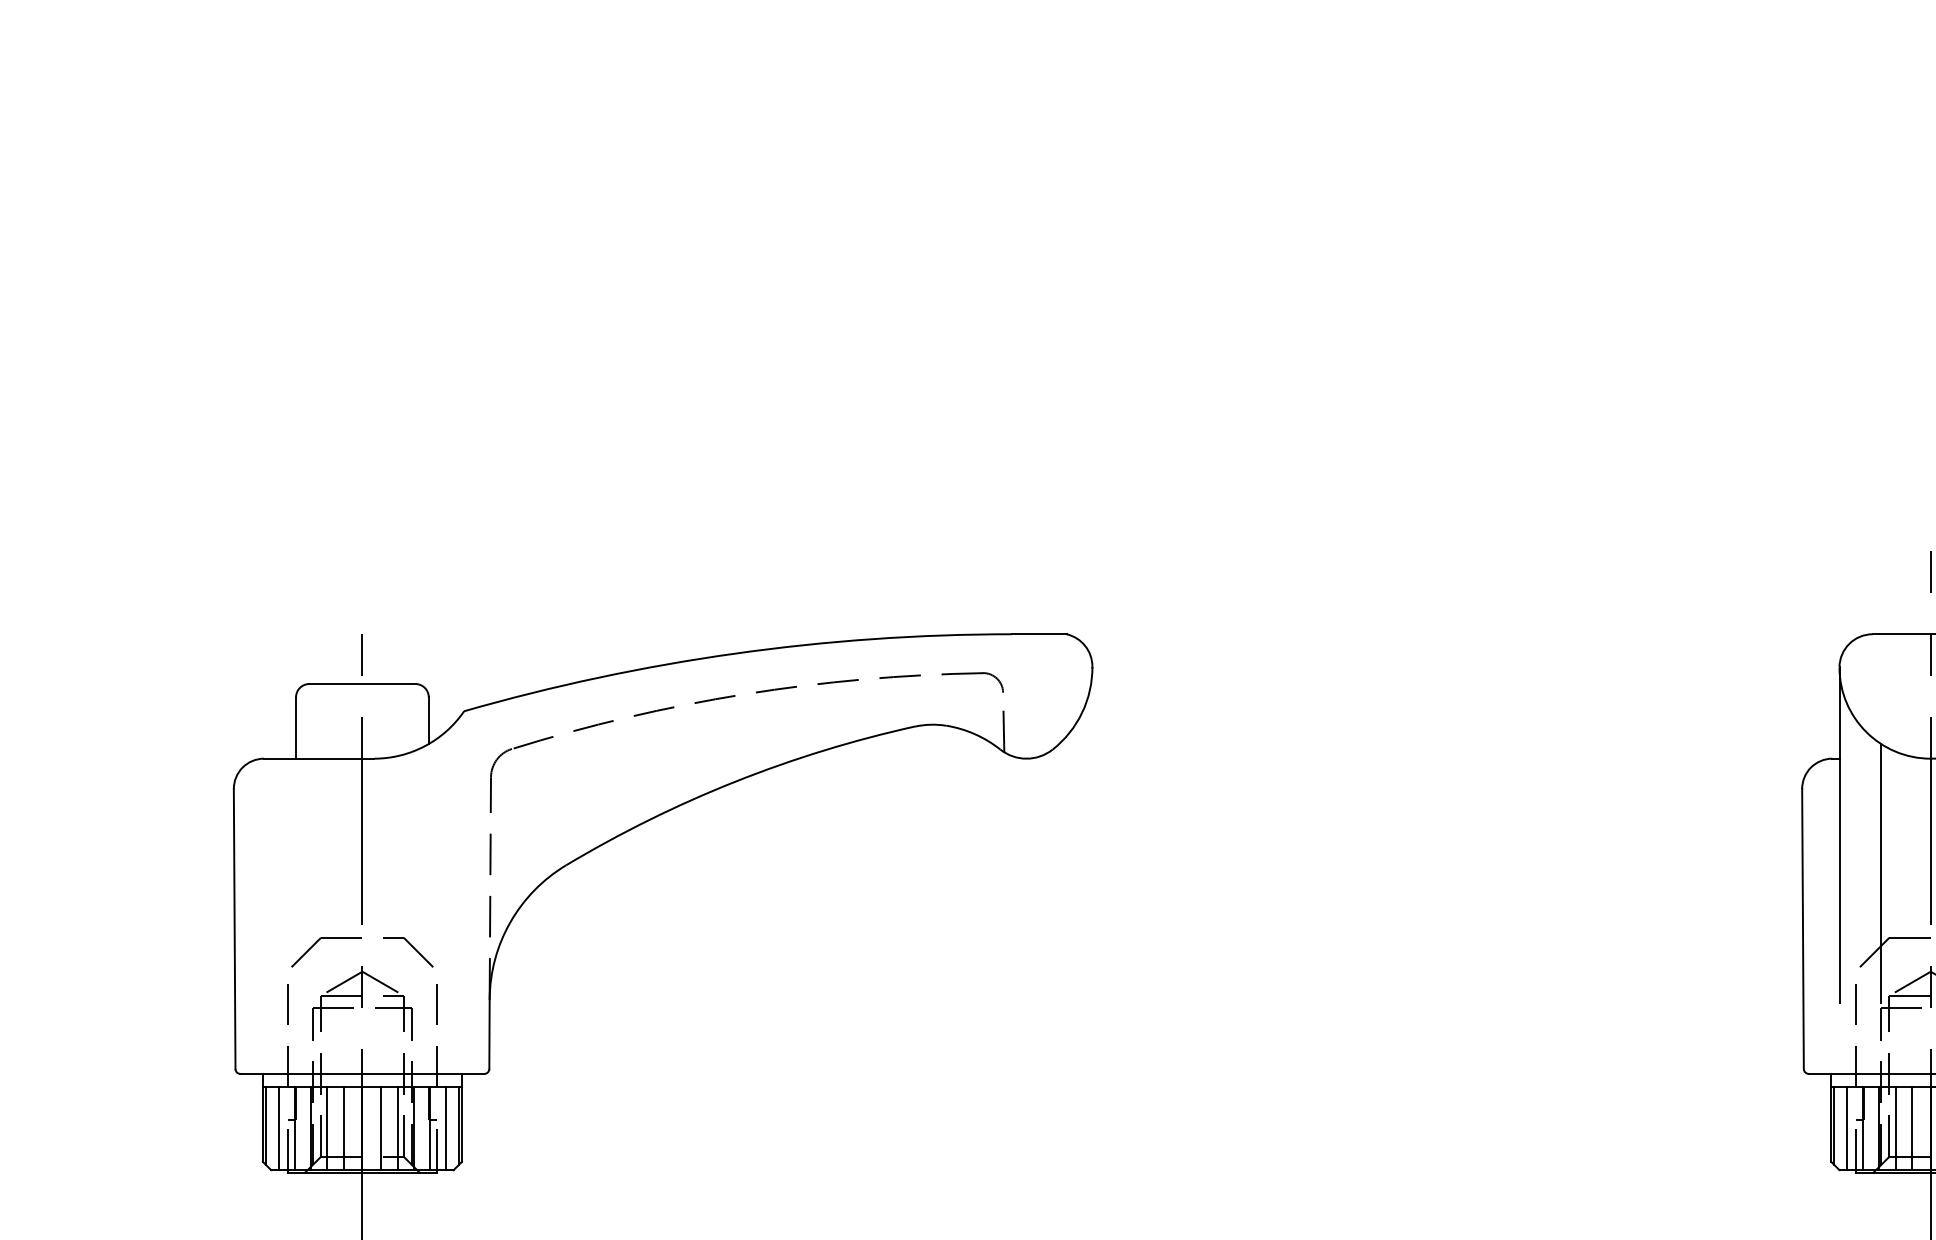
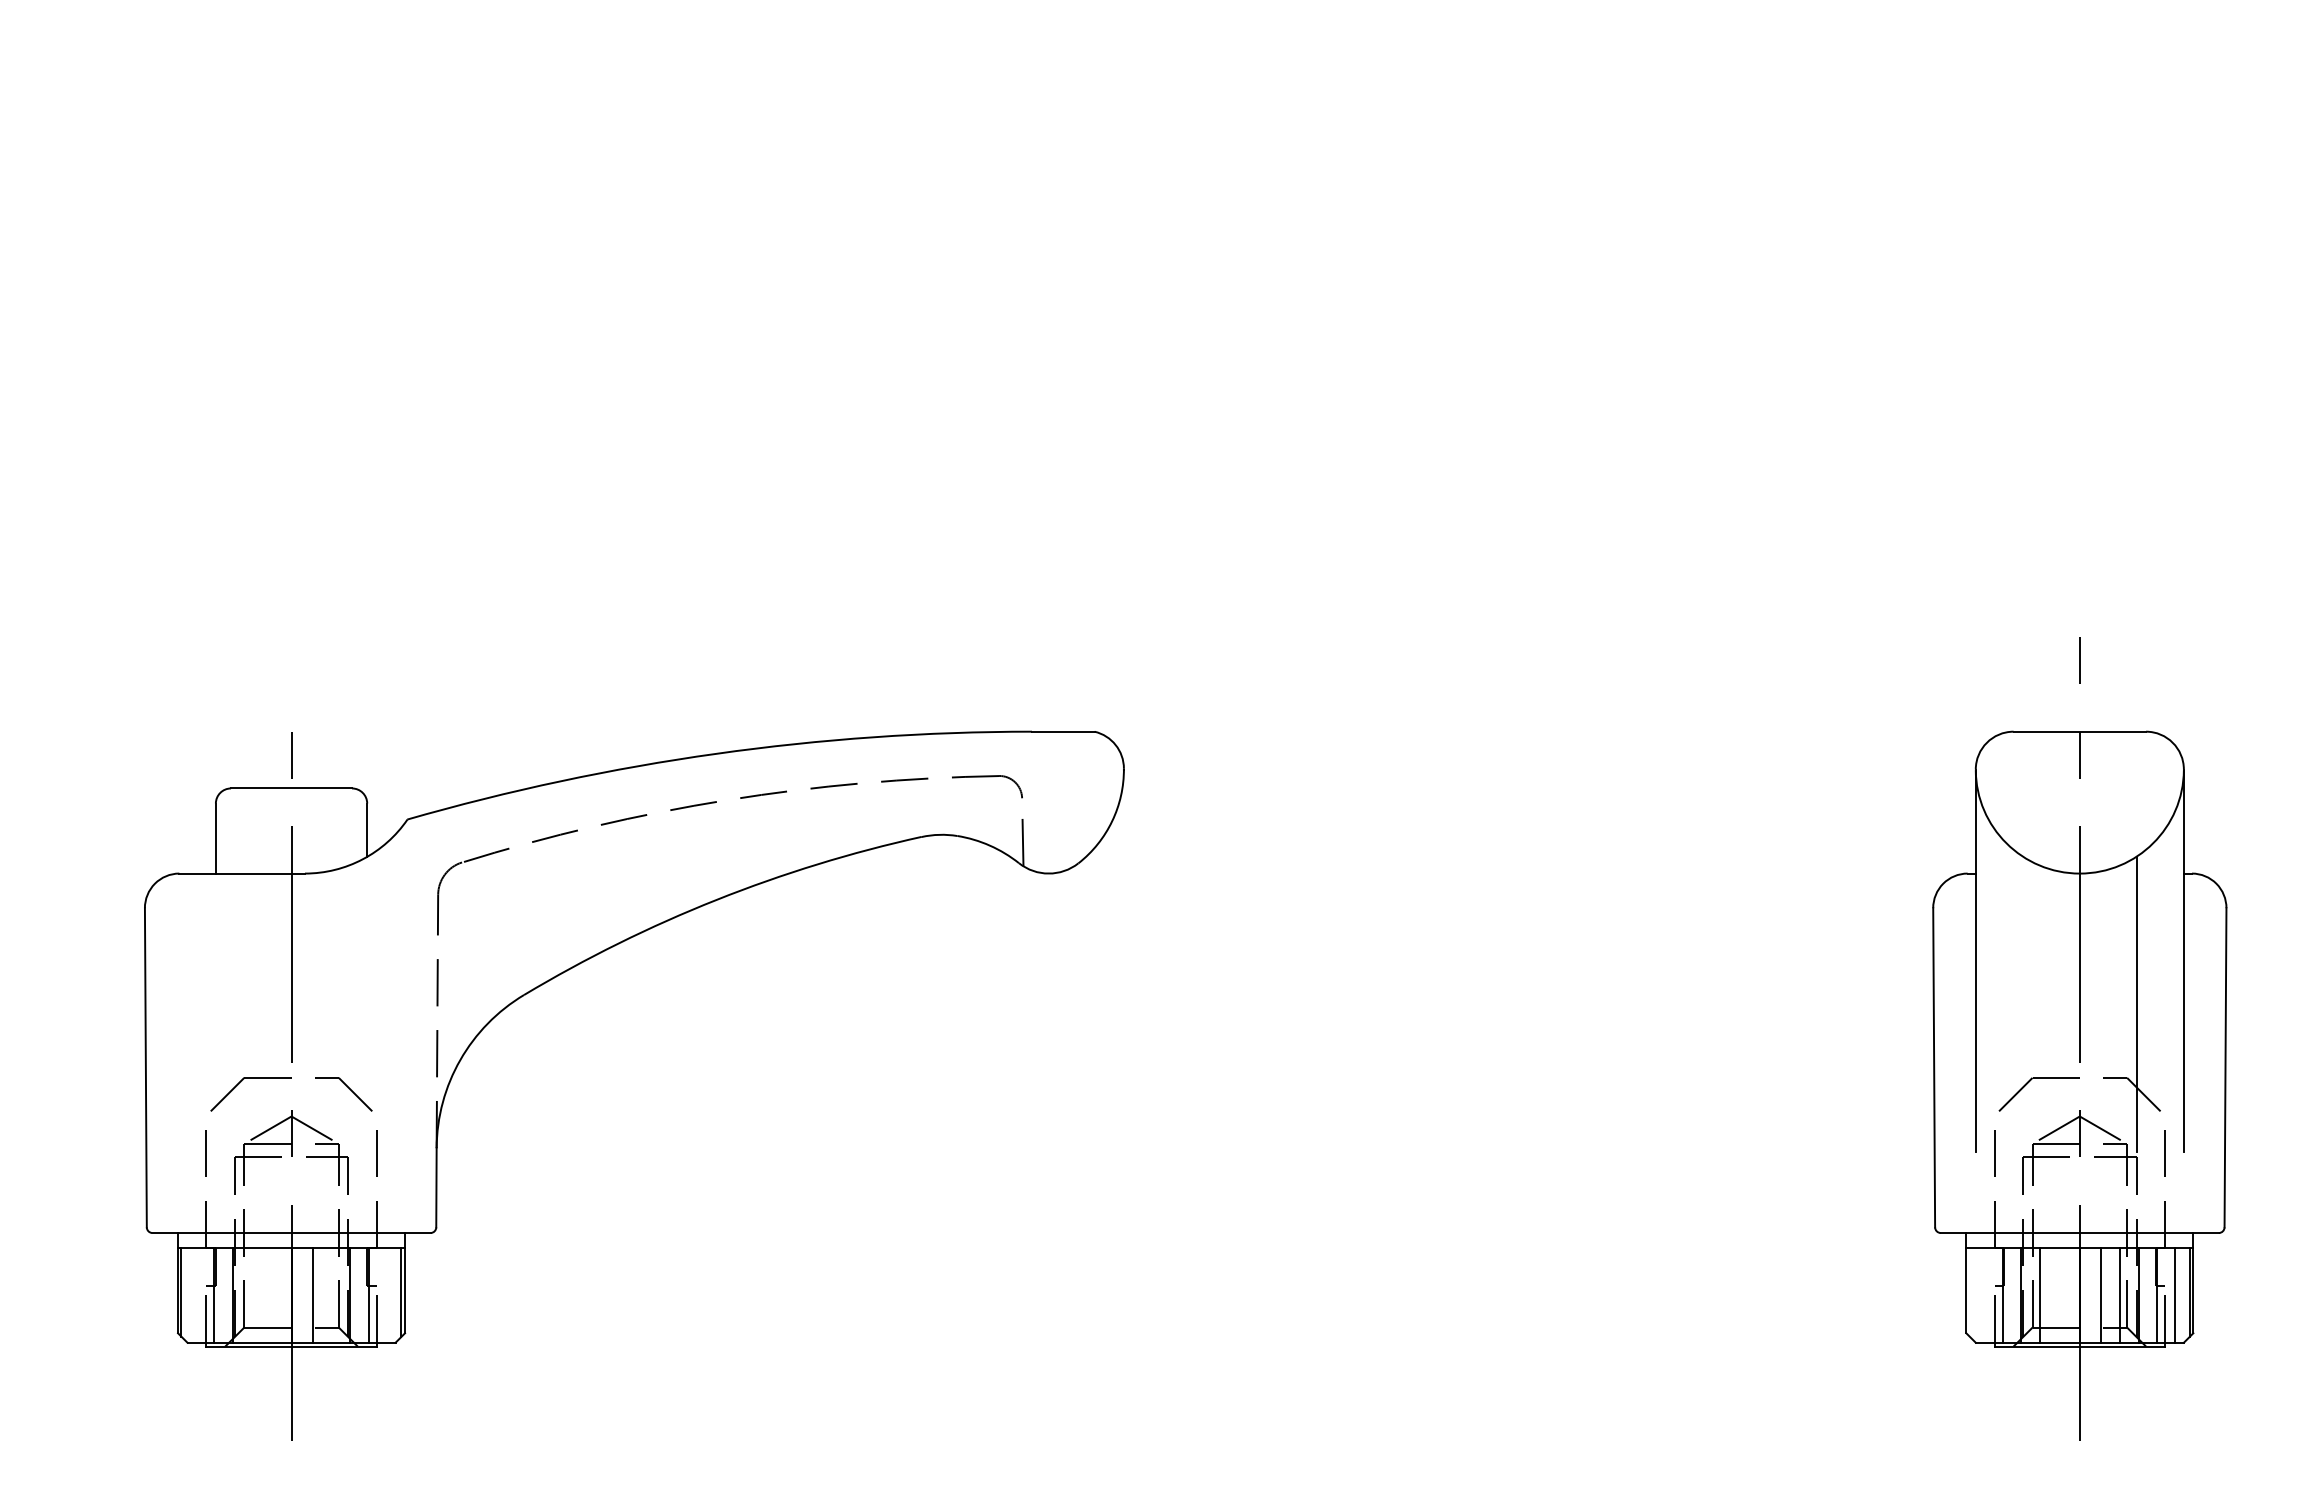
line: (1881, 873) -> (2023, 1004), removed
line: (1833, 1126) -> (1969, 1292), removed
line: (279, 1128) -> (196, 1295), removed
line: (327, 1128) -> (251, 1295), removed
line: (343, 1128) -> (269, 1295), removed
line: (397, 1128) -> (331, 1295), removed
line: (445, 1128) -> (386, 1295), removed
line: (1847, 1128) -> (1984, 1295), removed
line: (1912, 1128) -> (2058, 1295), removed

